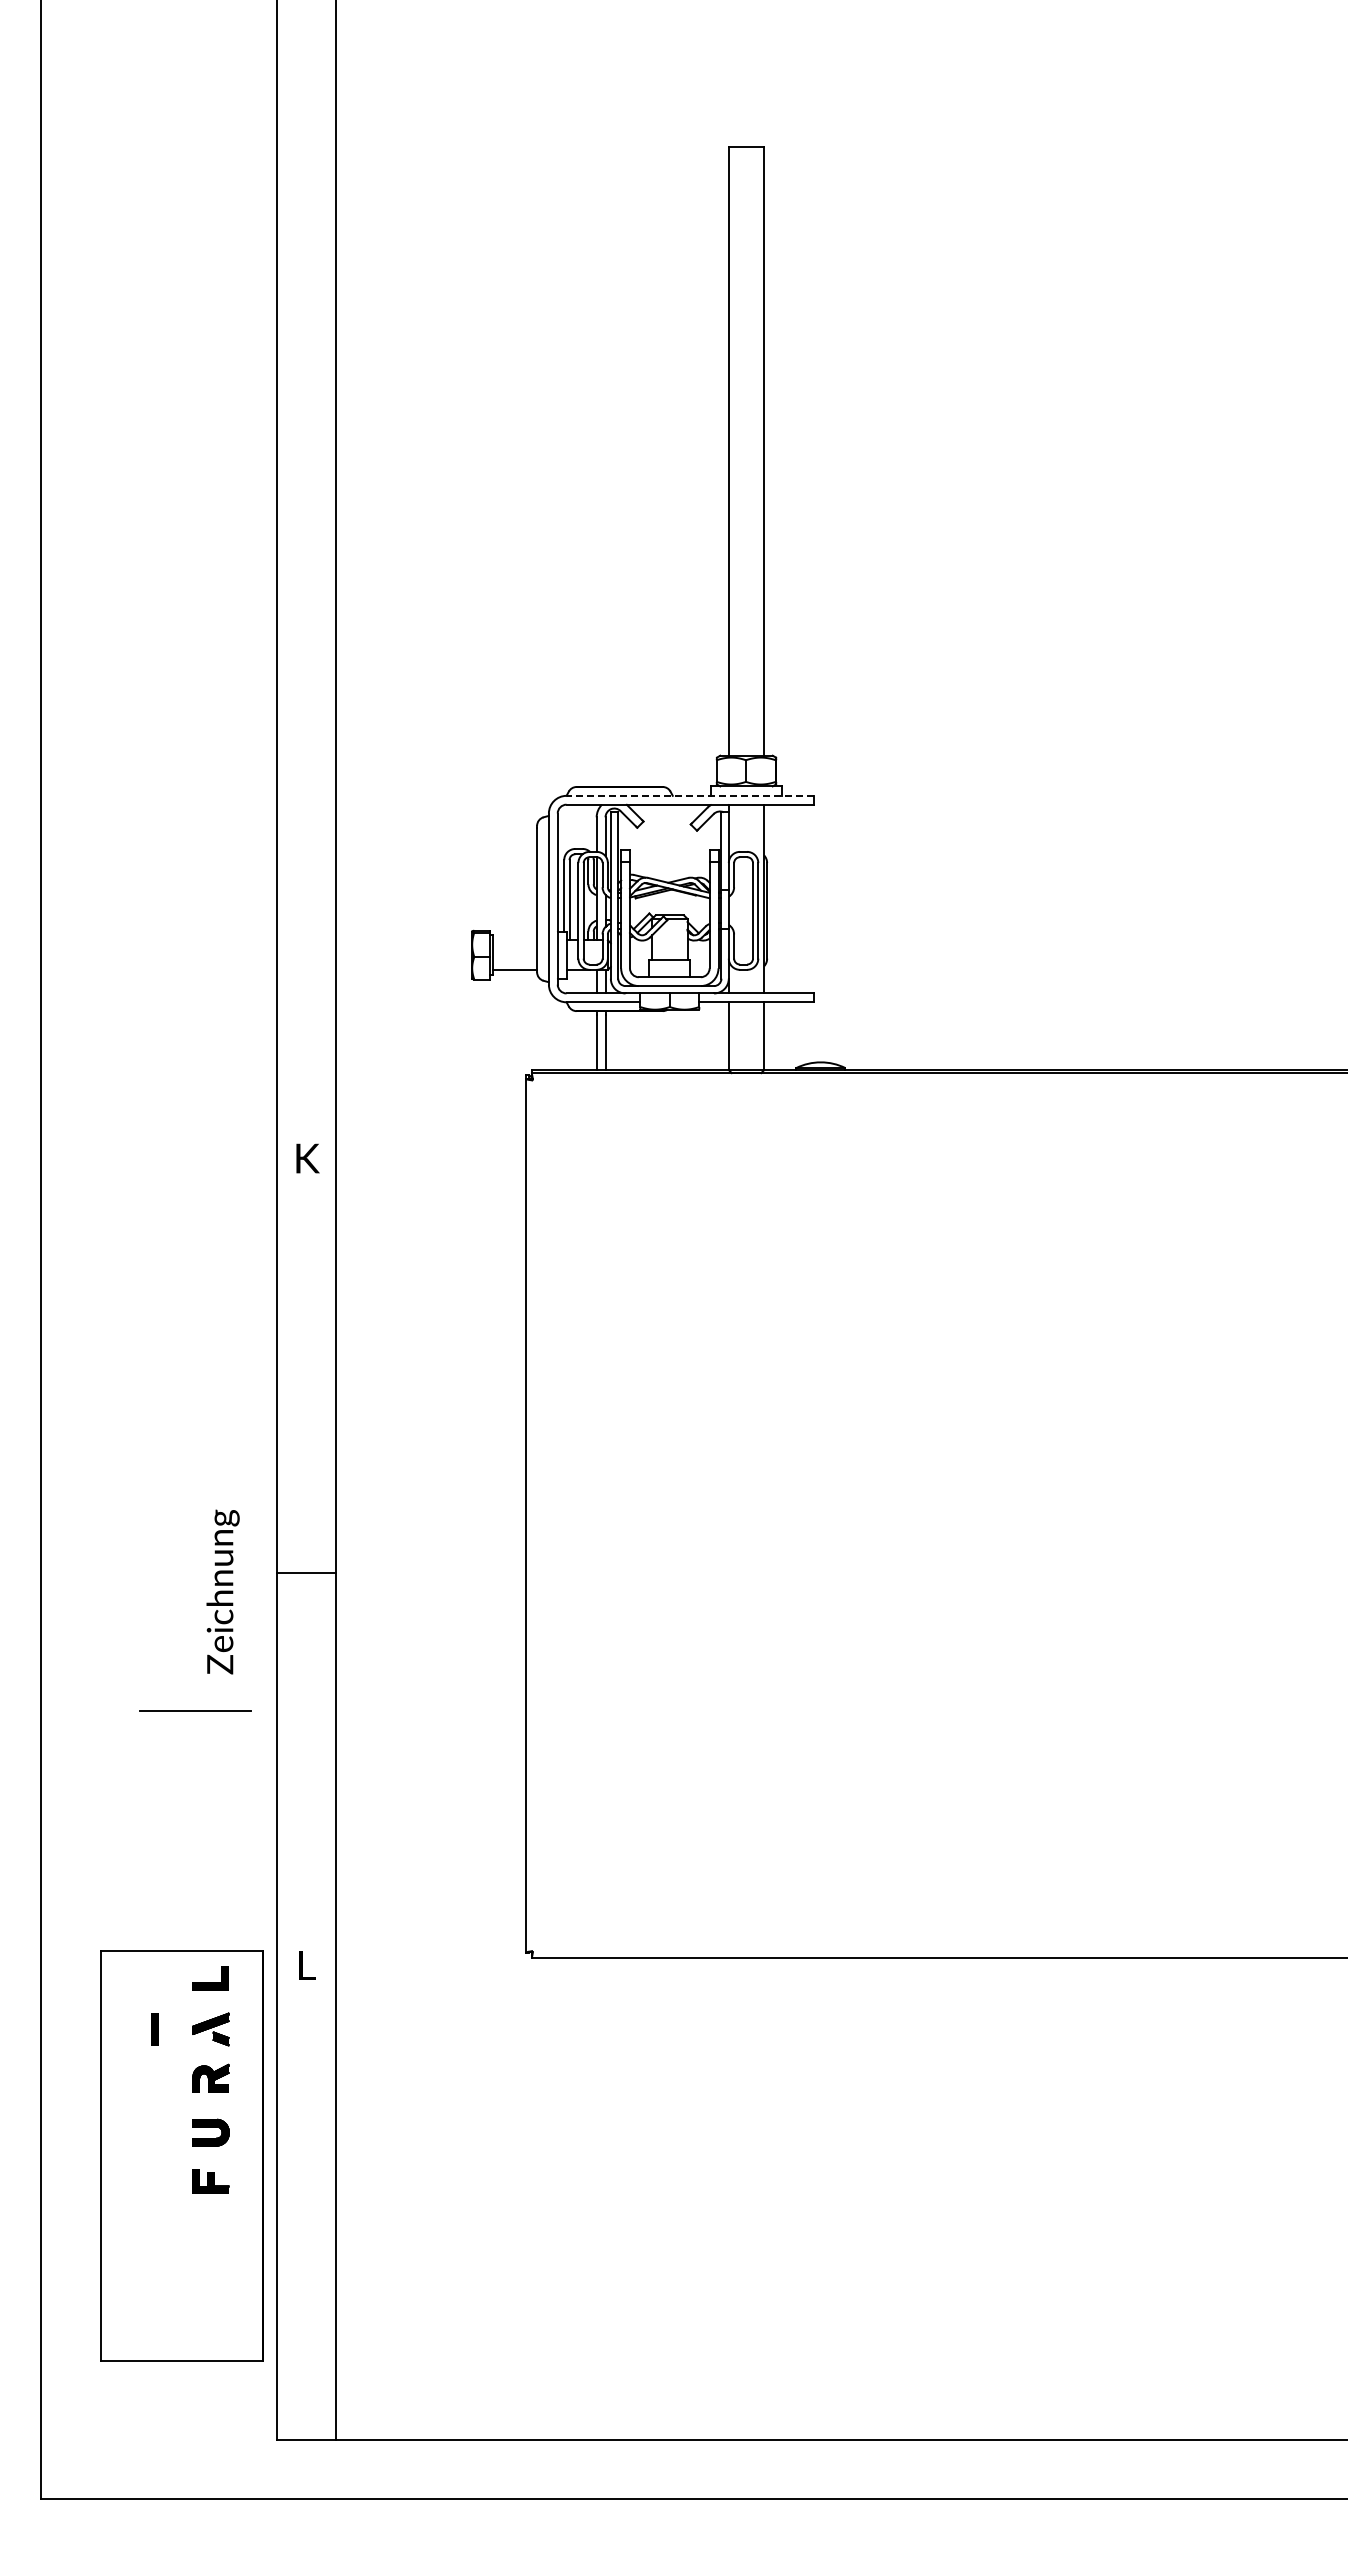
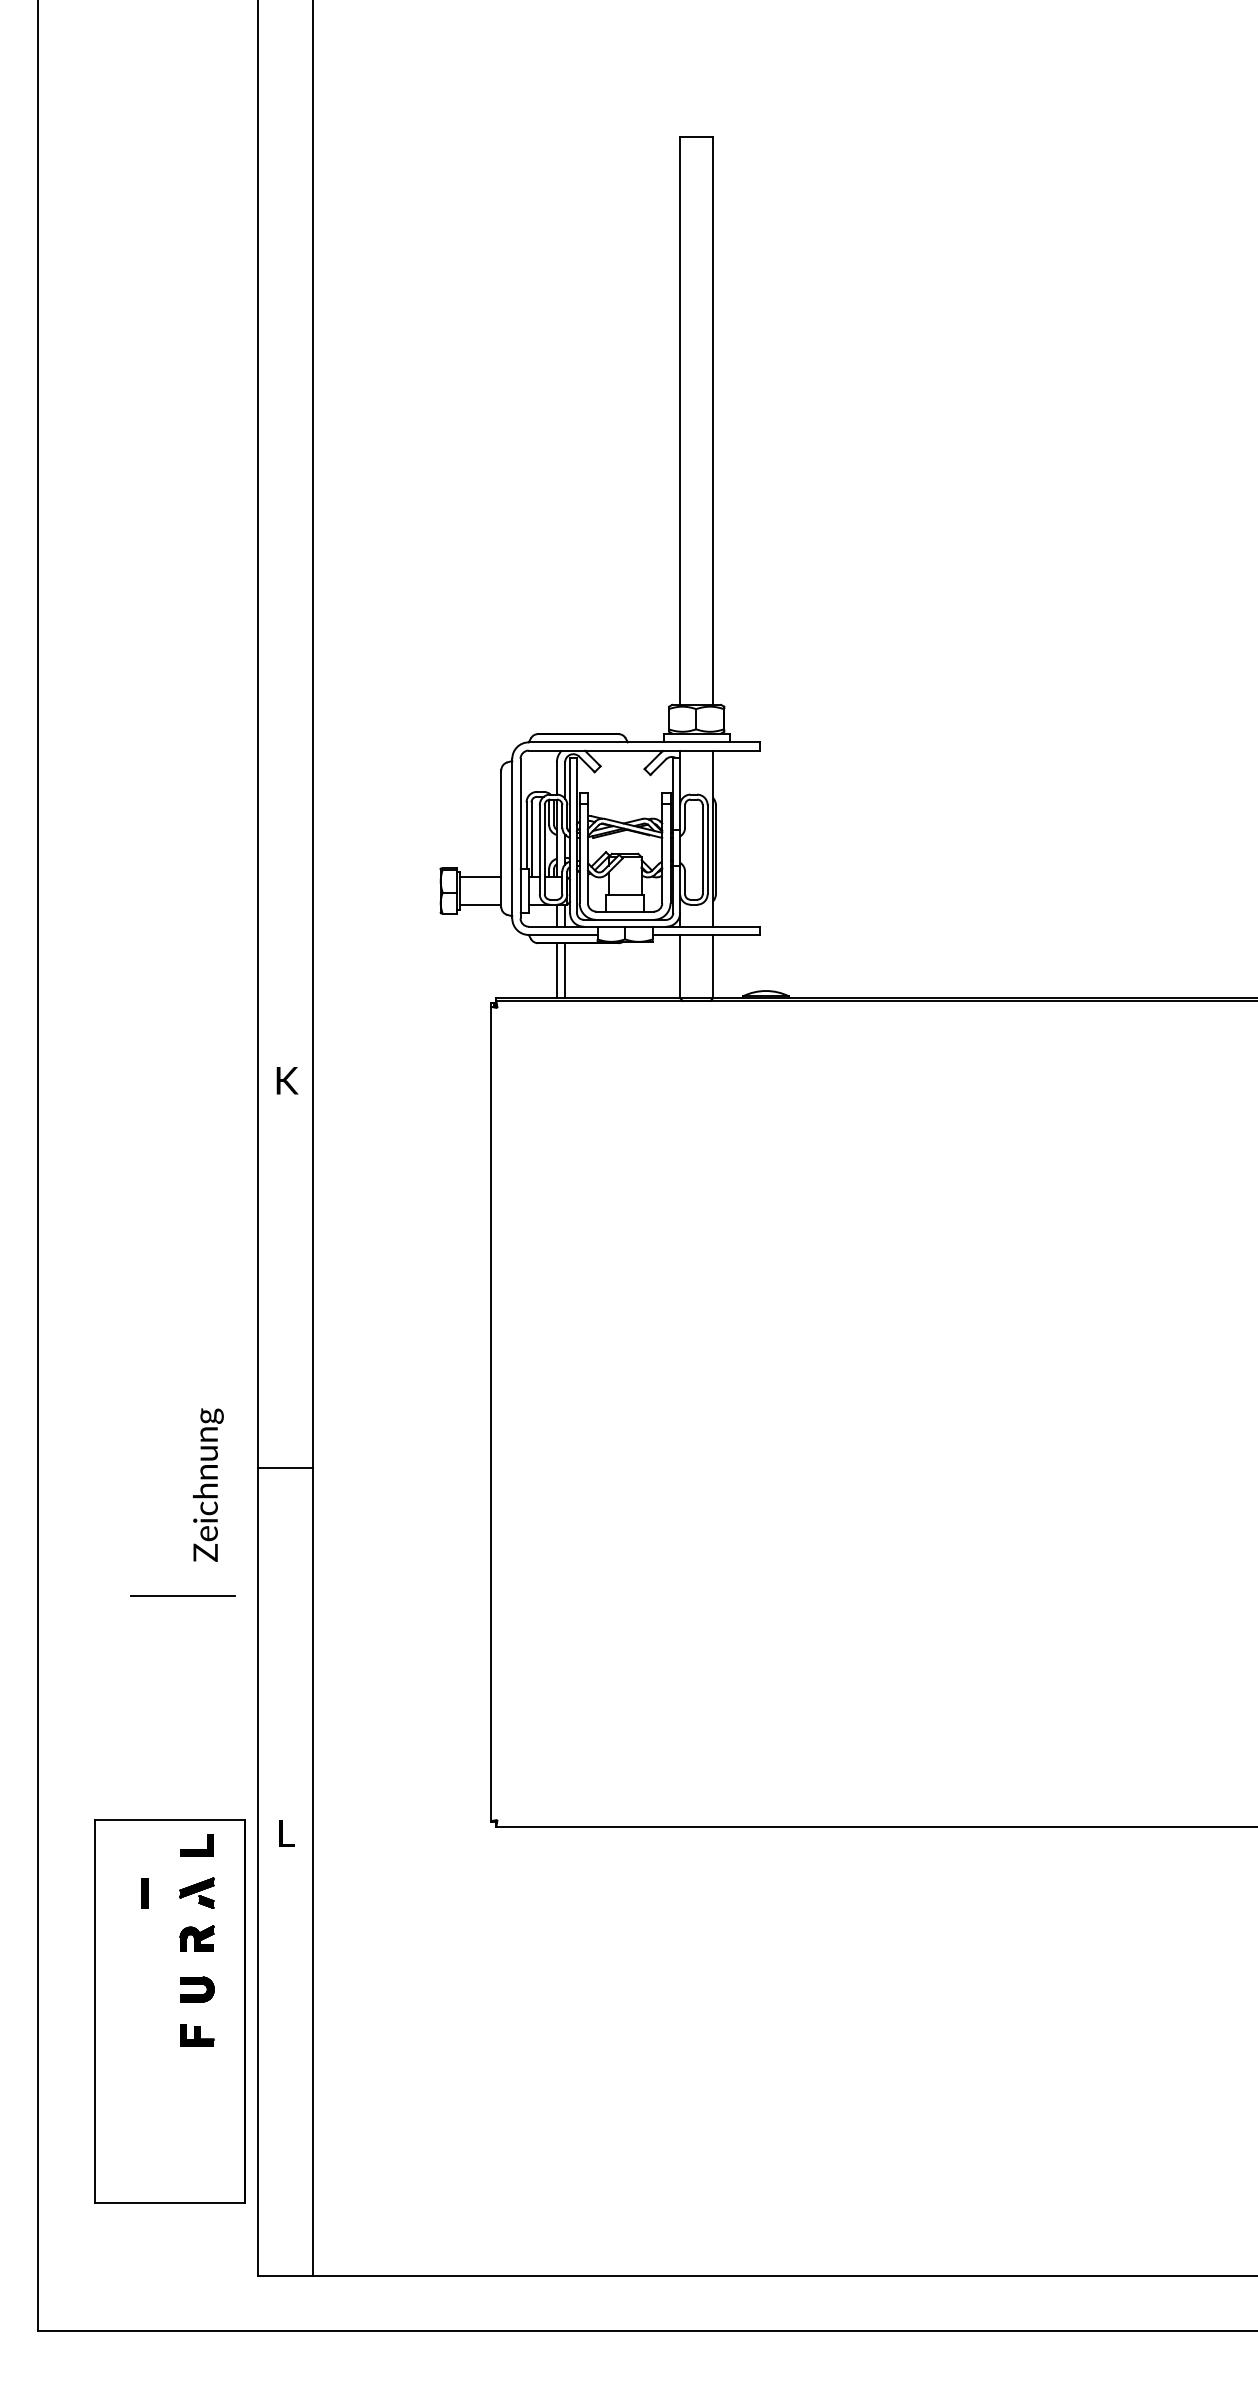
line: (690, 795) -> (644, 742), dashed -> solid
line: (514, 940) -> (480, 877), added

